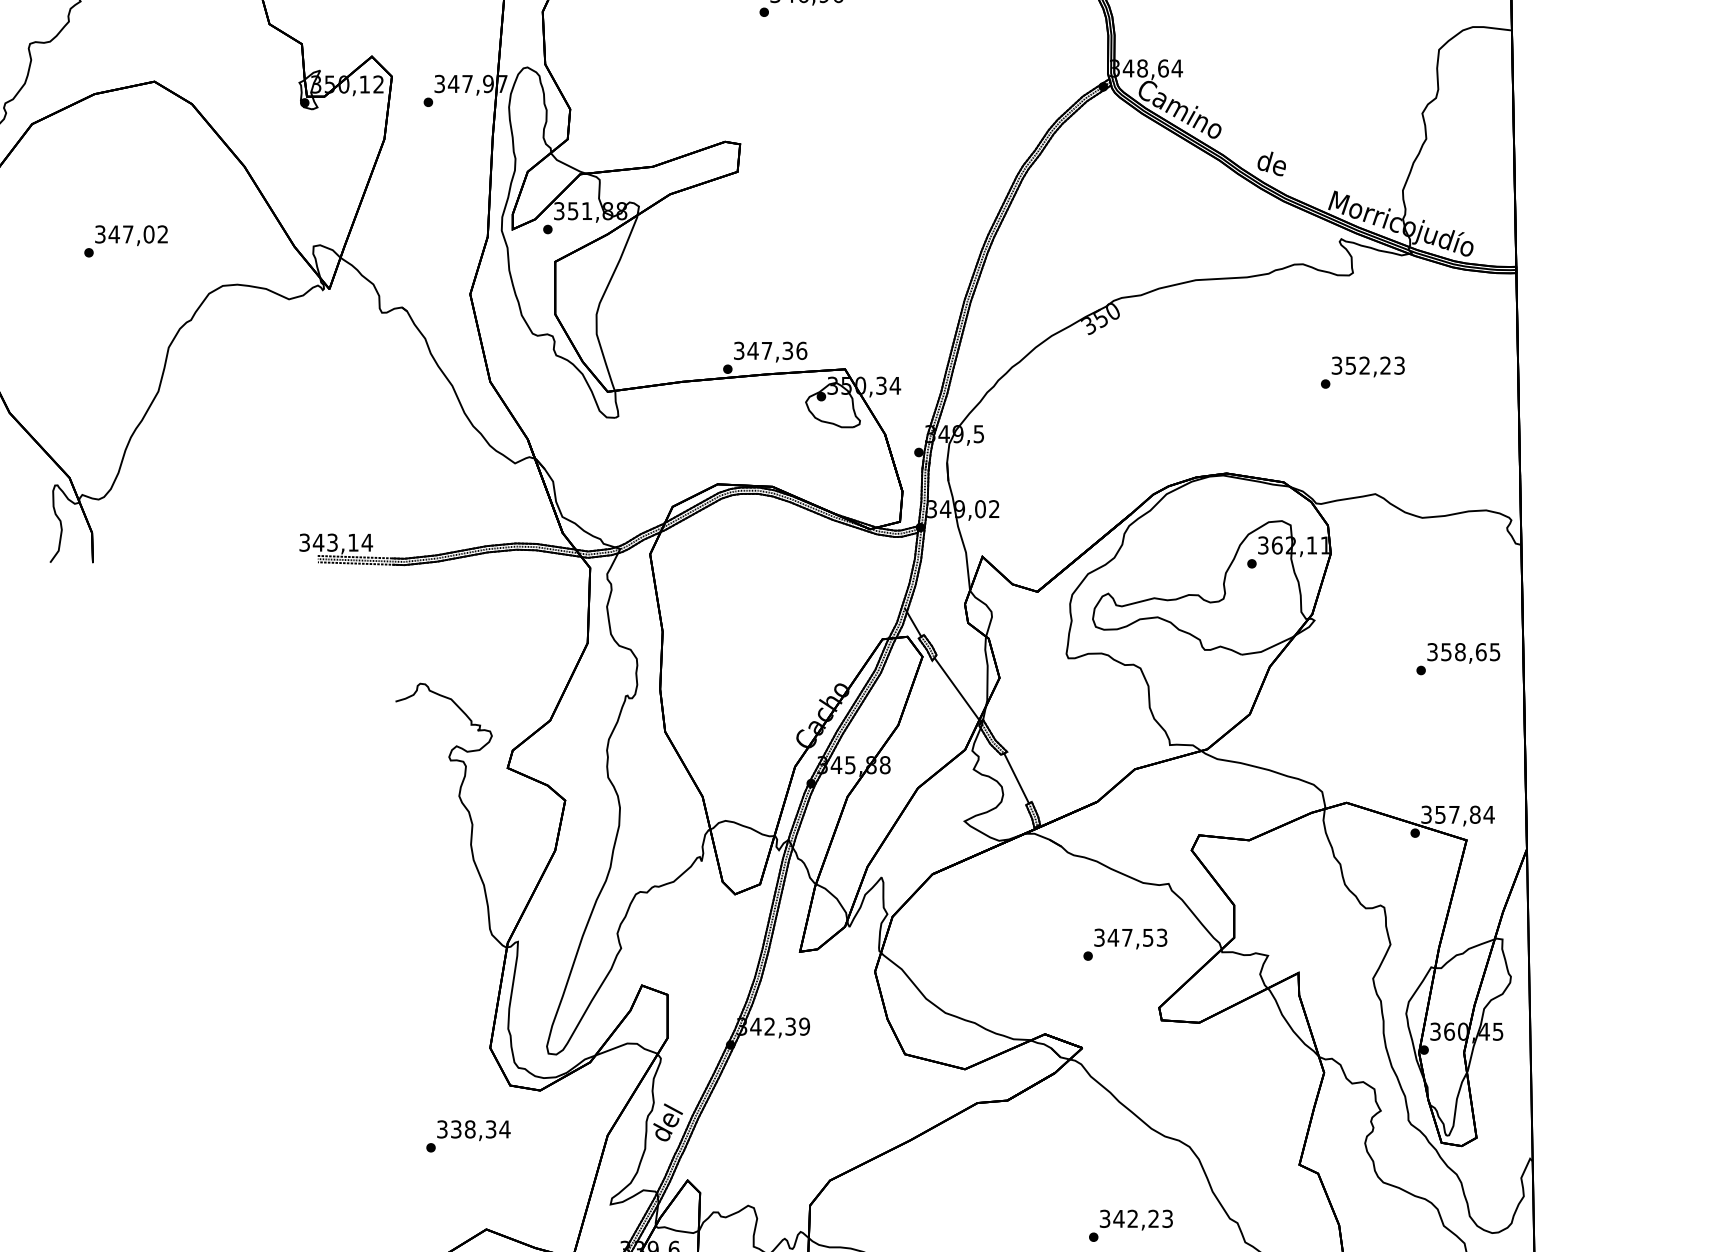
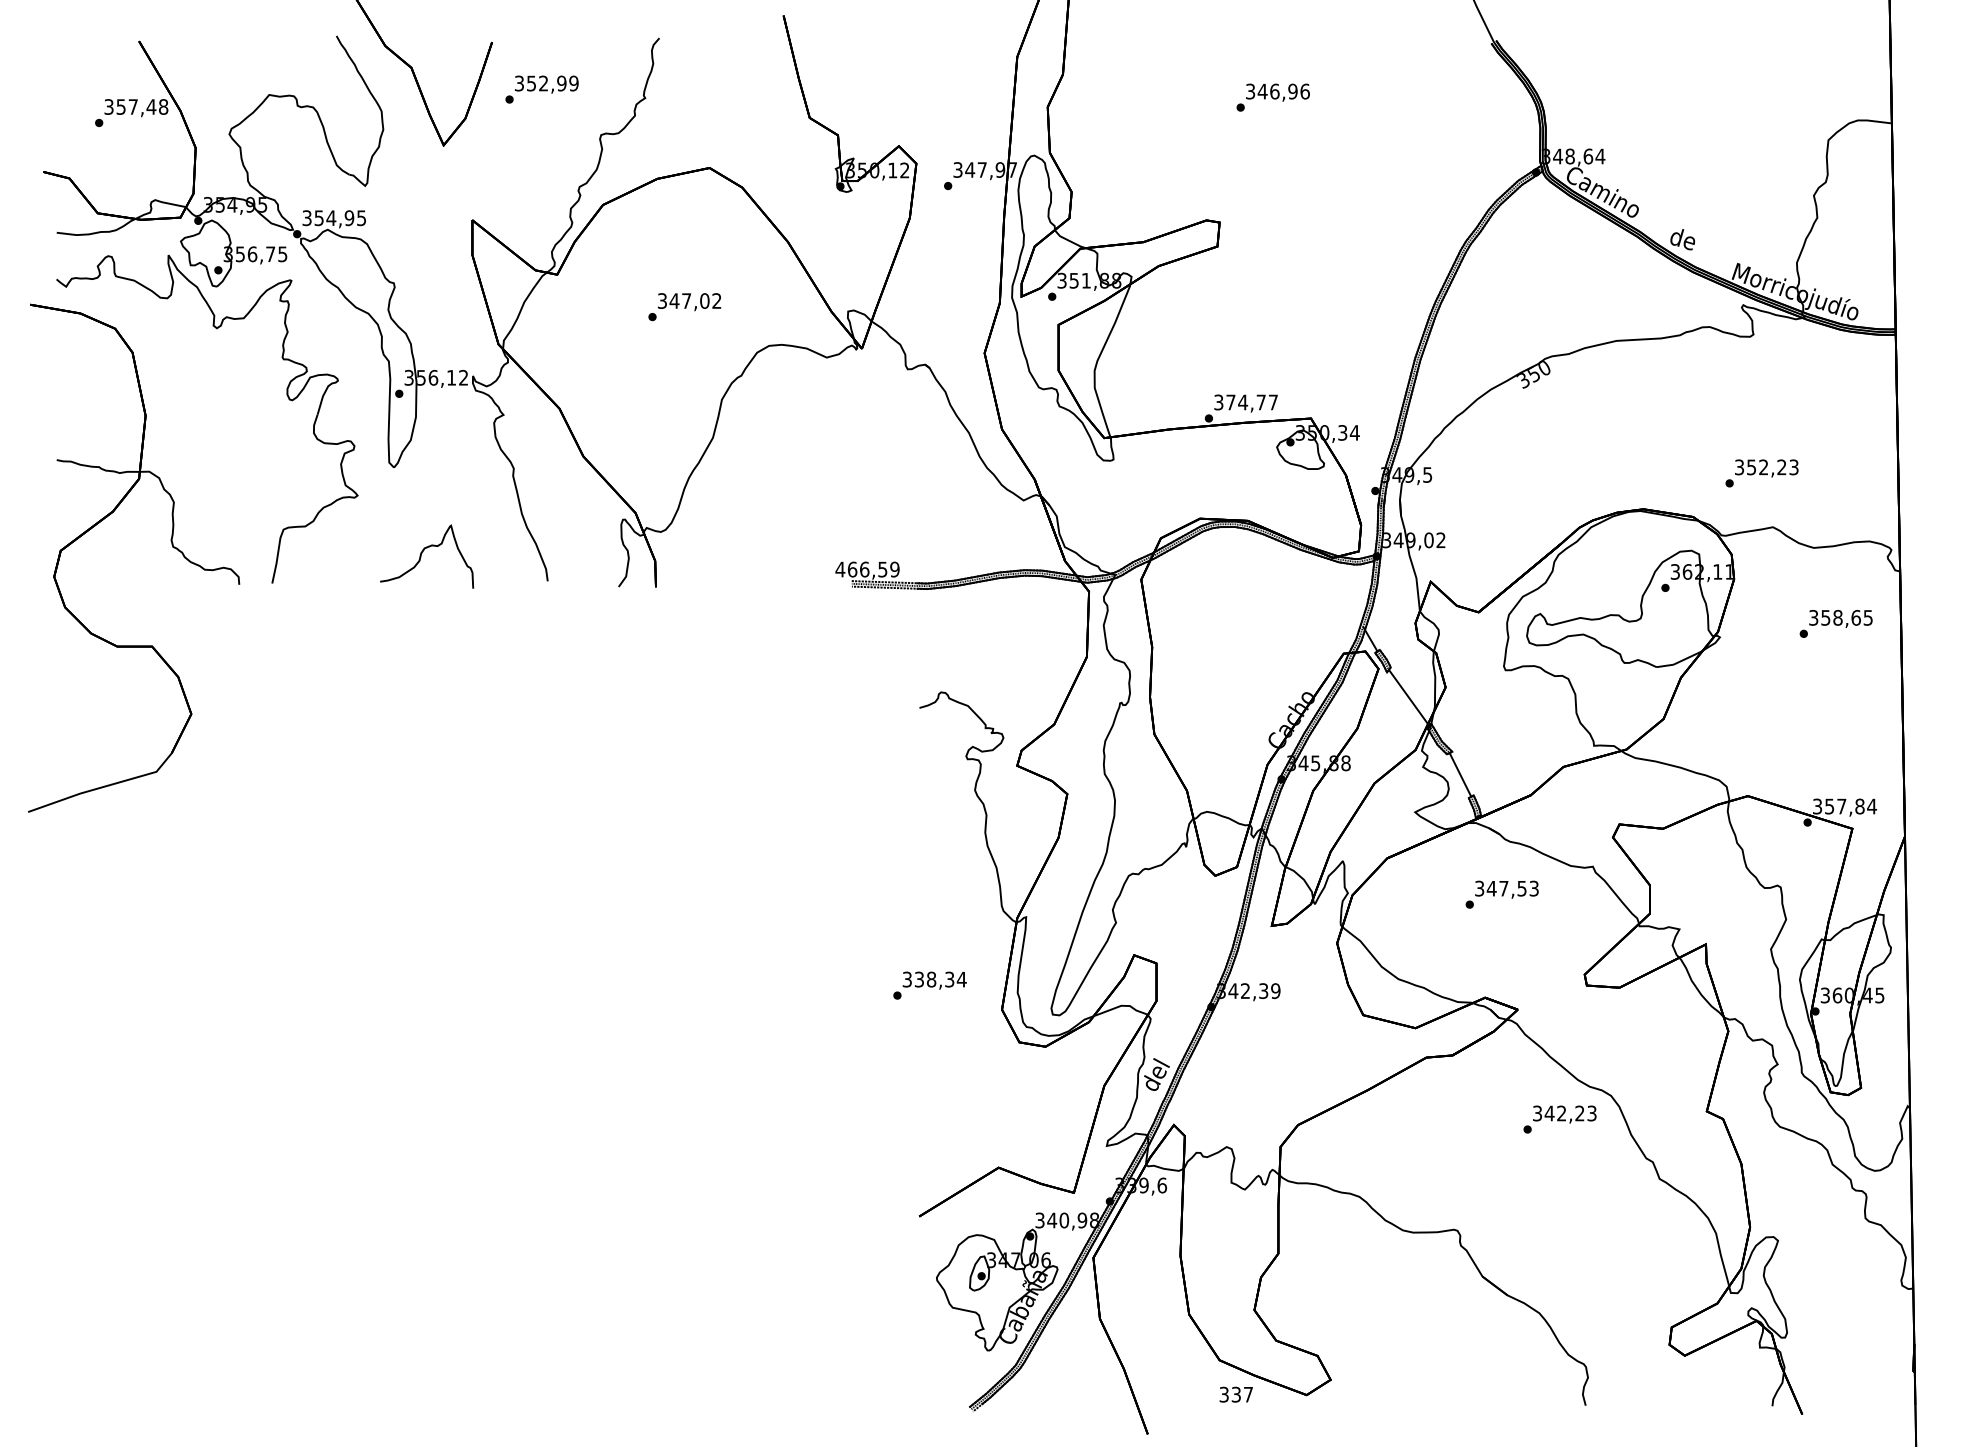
text: (776, 350) -> (1251, 402), 347,36 -> 374,77
text: (1362, 372) -> (1761, 473), moved
text: (335, 542) -> (867, 569), 343,14 -> 466,59
text: (1457, 658) -> (1835, 623), moved
text: (1124, 944) -> (1501, 894), moved
text: (467, 1136) -> (929, 985), moved
text: (1130, 1225) -> (1559, 1119), moved

